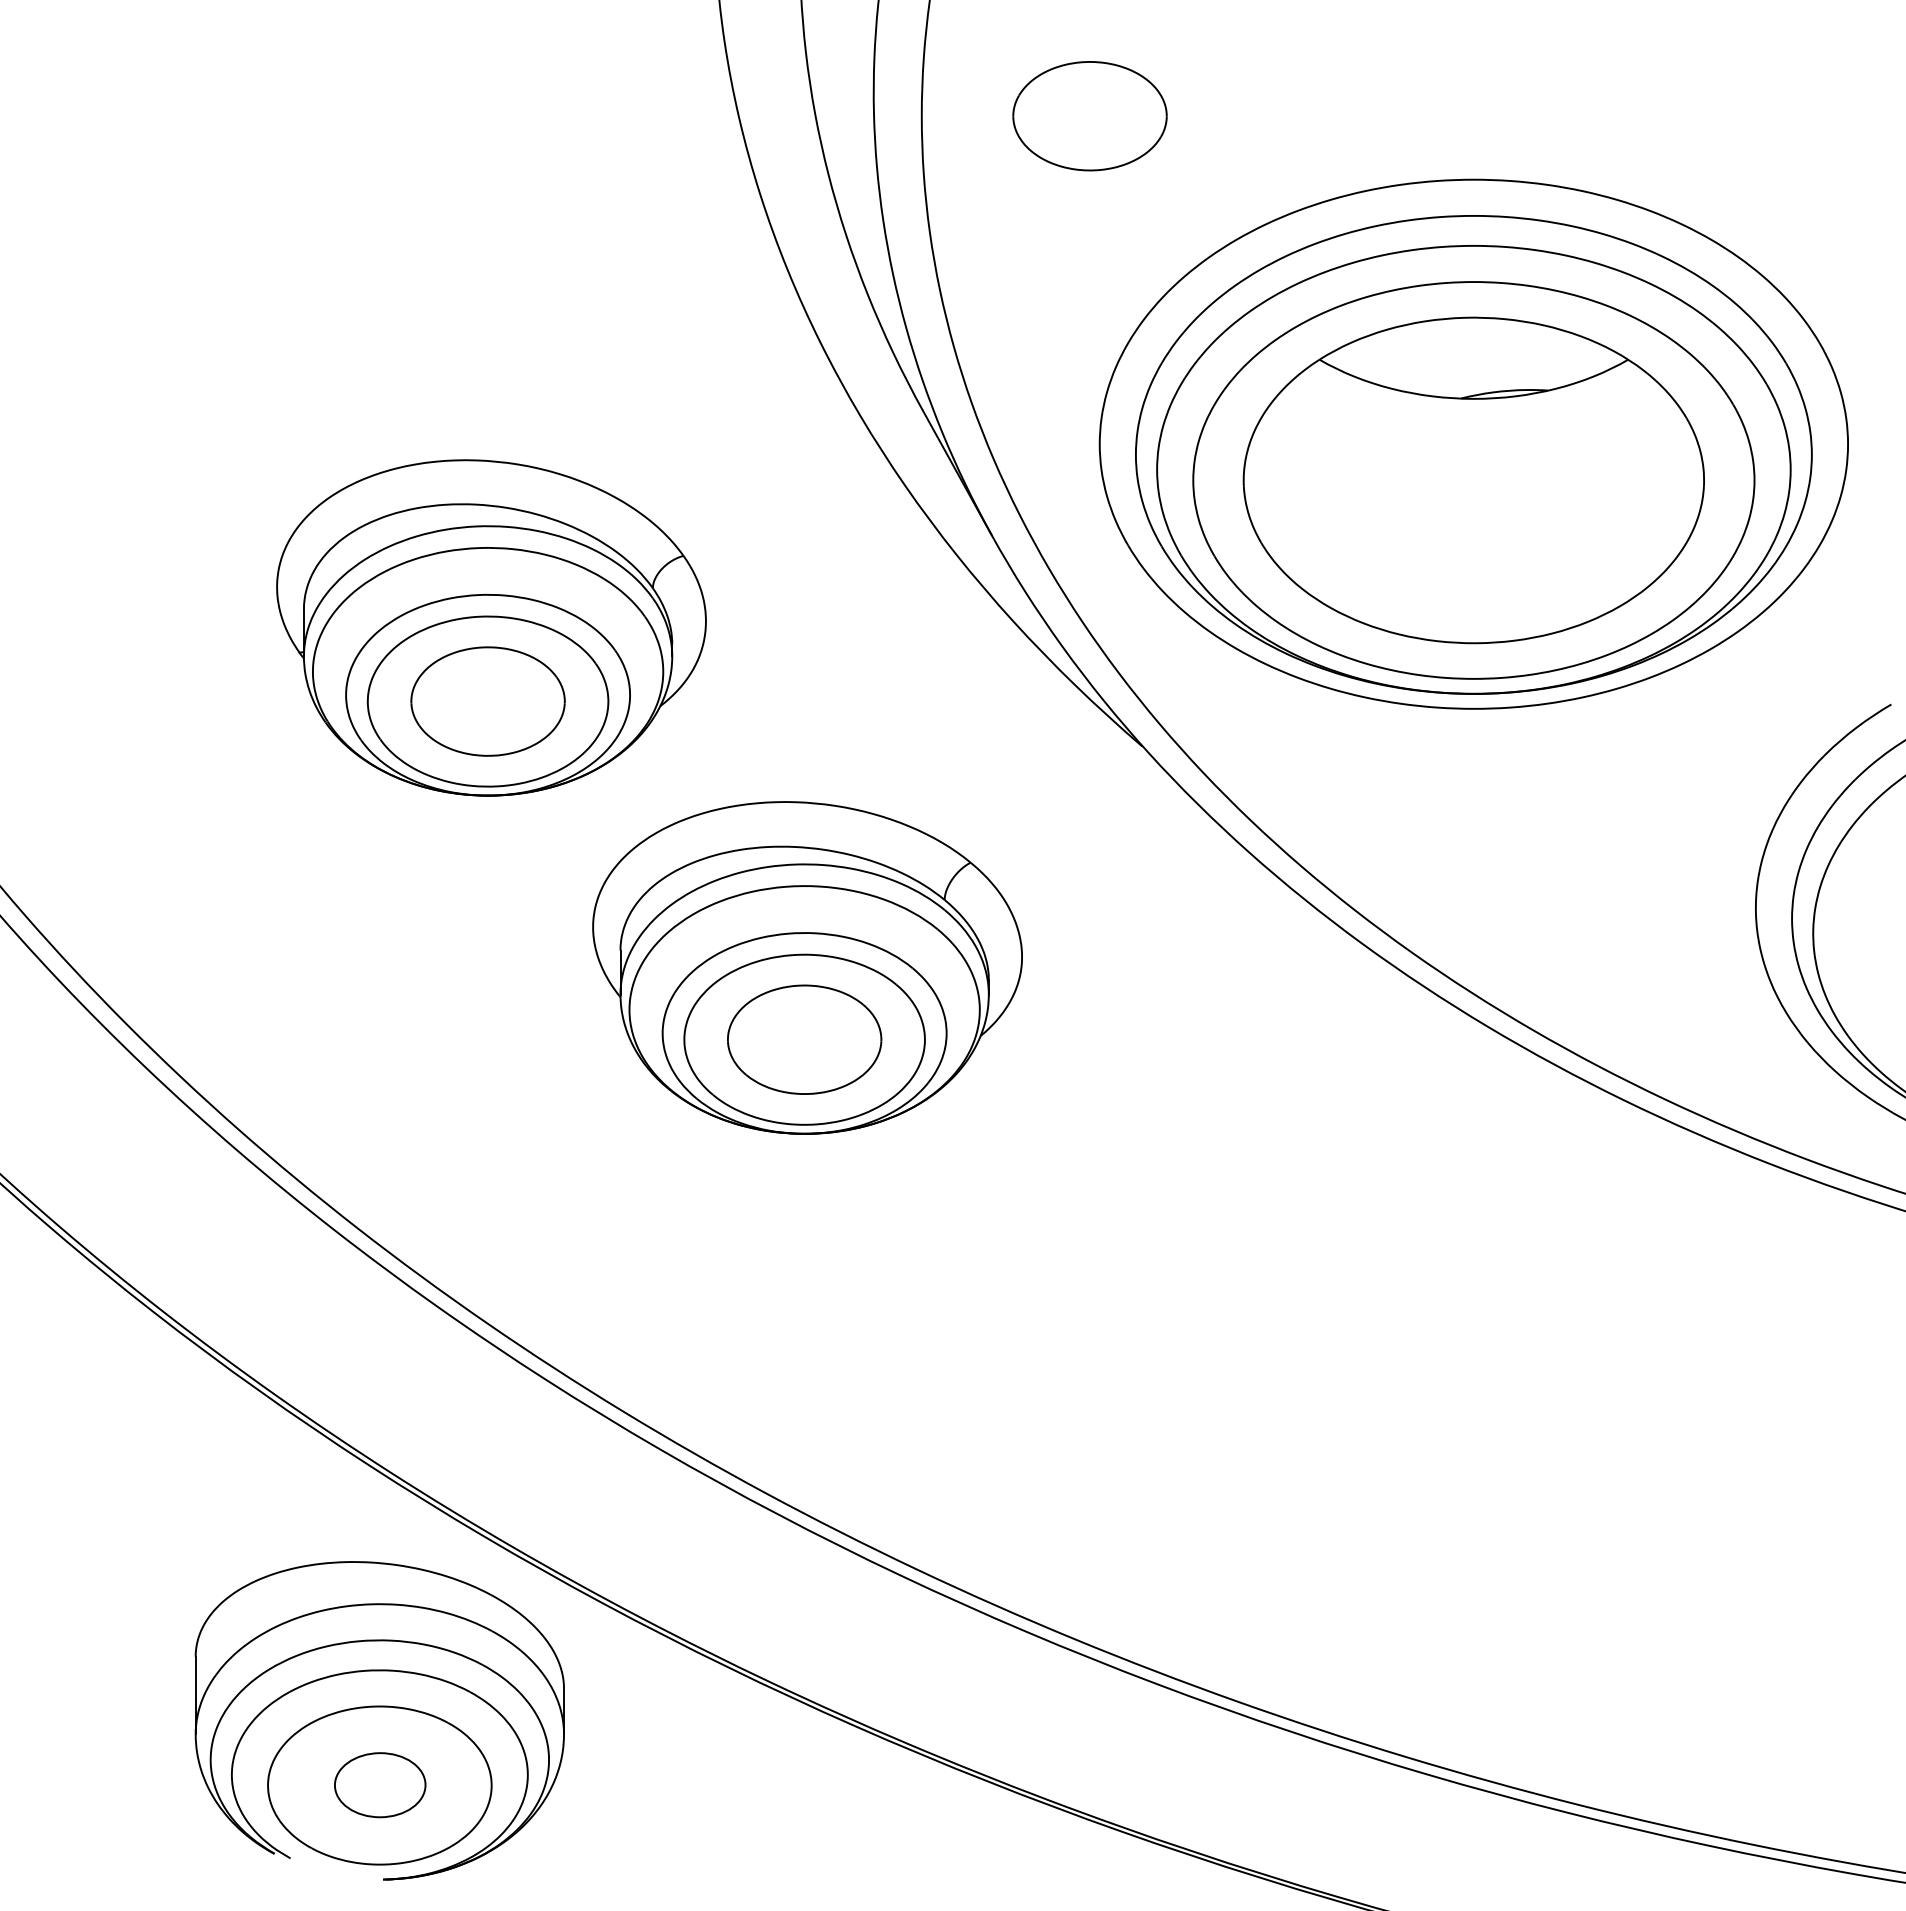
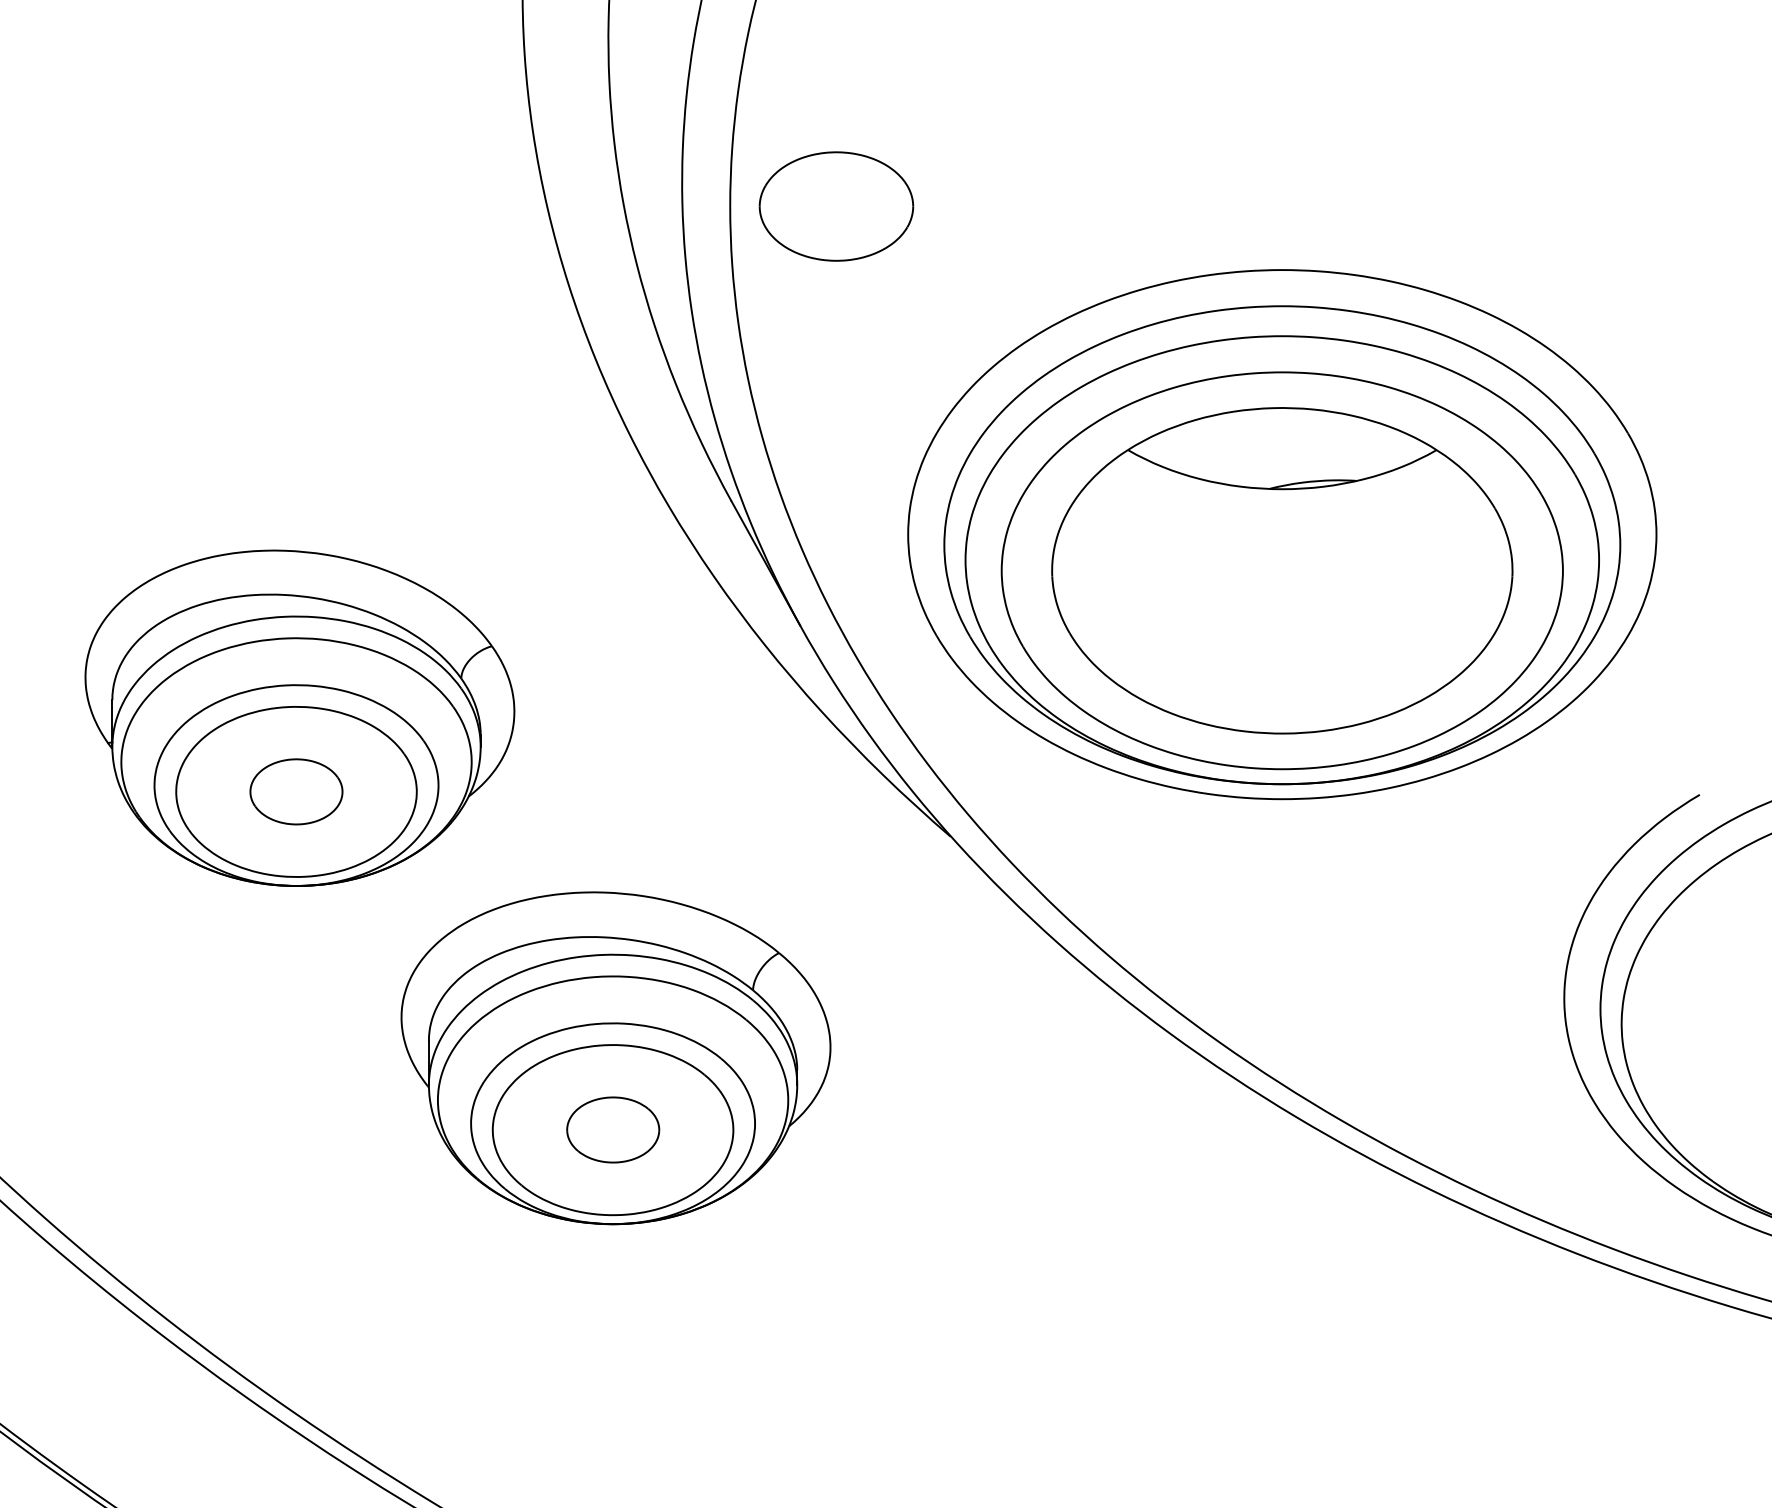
part: (1089, 116) -> (835, 206), moved
part: (487, 701) -> (295, 791), size x0.6
part: (804, 1039) -> (612, 1129), size x0.6

